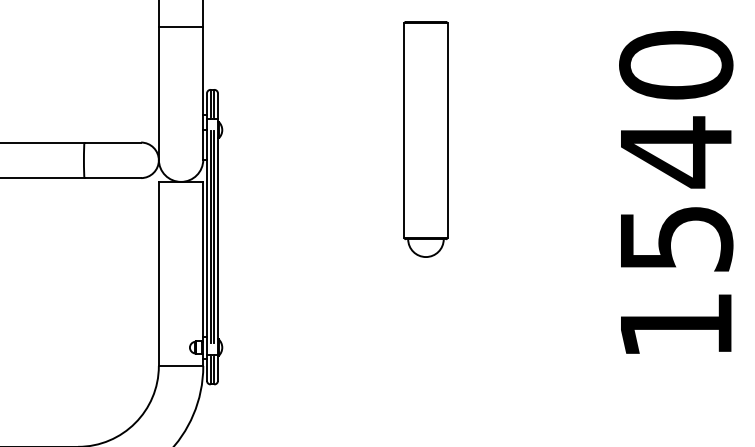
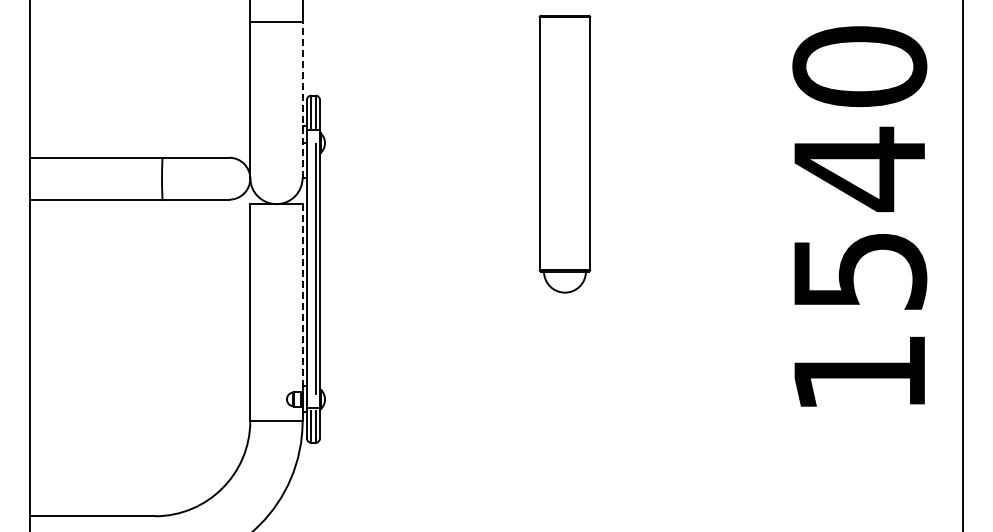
line: (203, 93) -> (302, 99), solid -> dashed
line: (210, 237) -> (311, 269), removed
line: (203, 259) -> (302, 295), solid -> dashed

